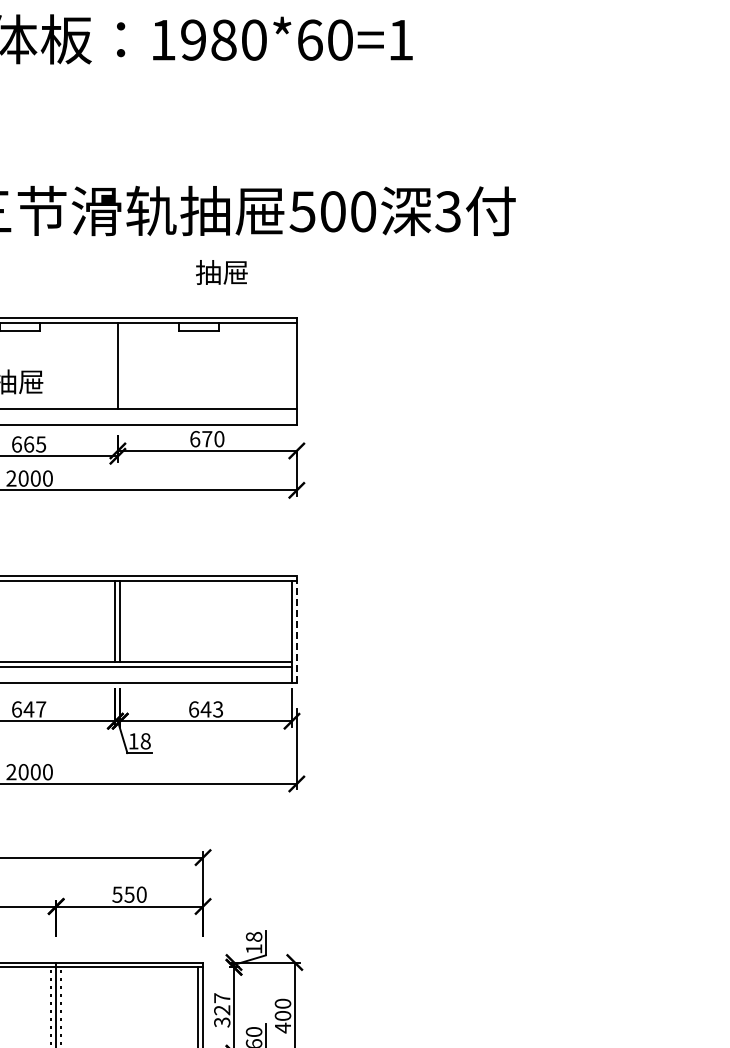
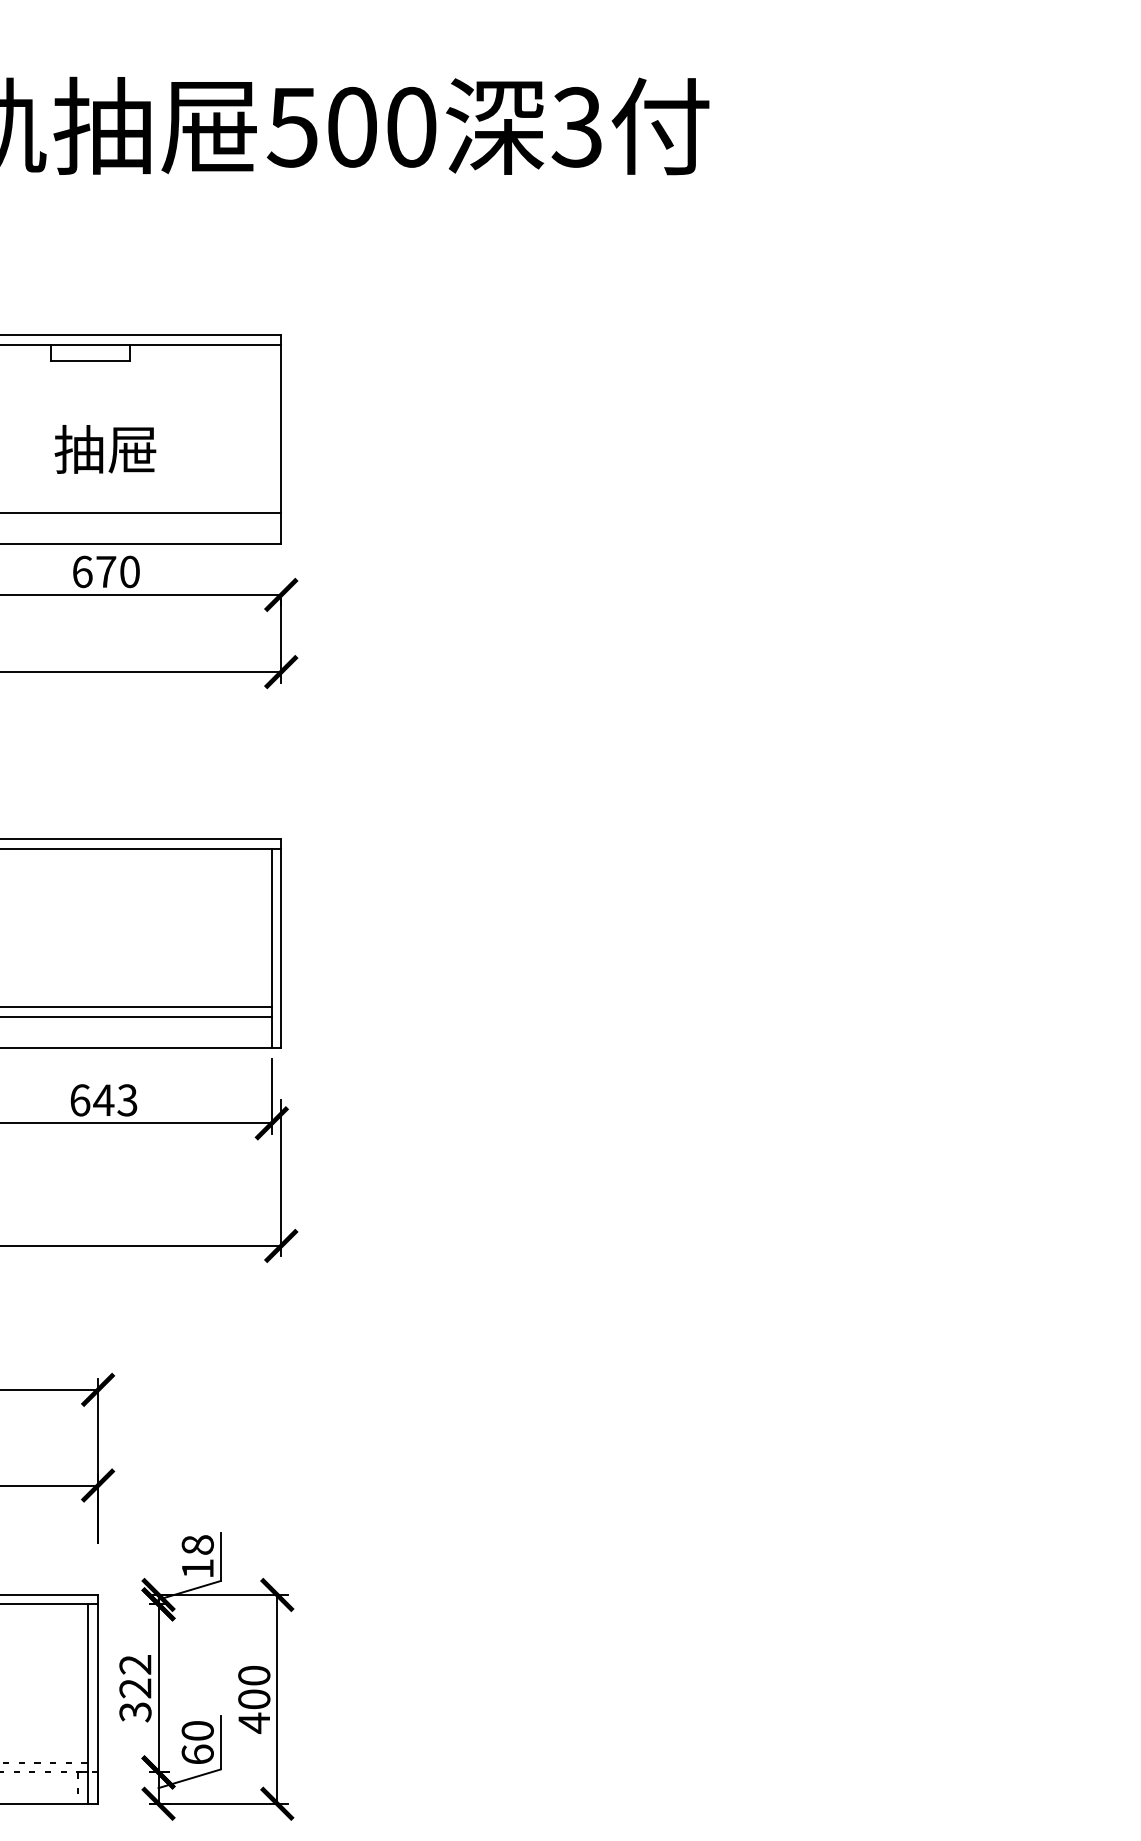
text: (221, 272) -> (104, 449), moved
line: (296, 628) -> (280, 942), dashed -> solid
text: (222, 998) -> (136, 1665), 327 -> 322

